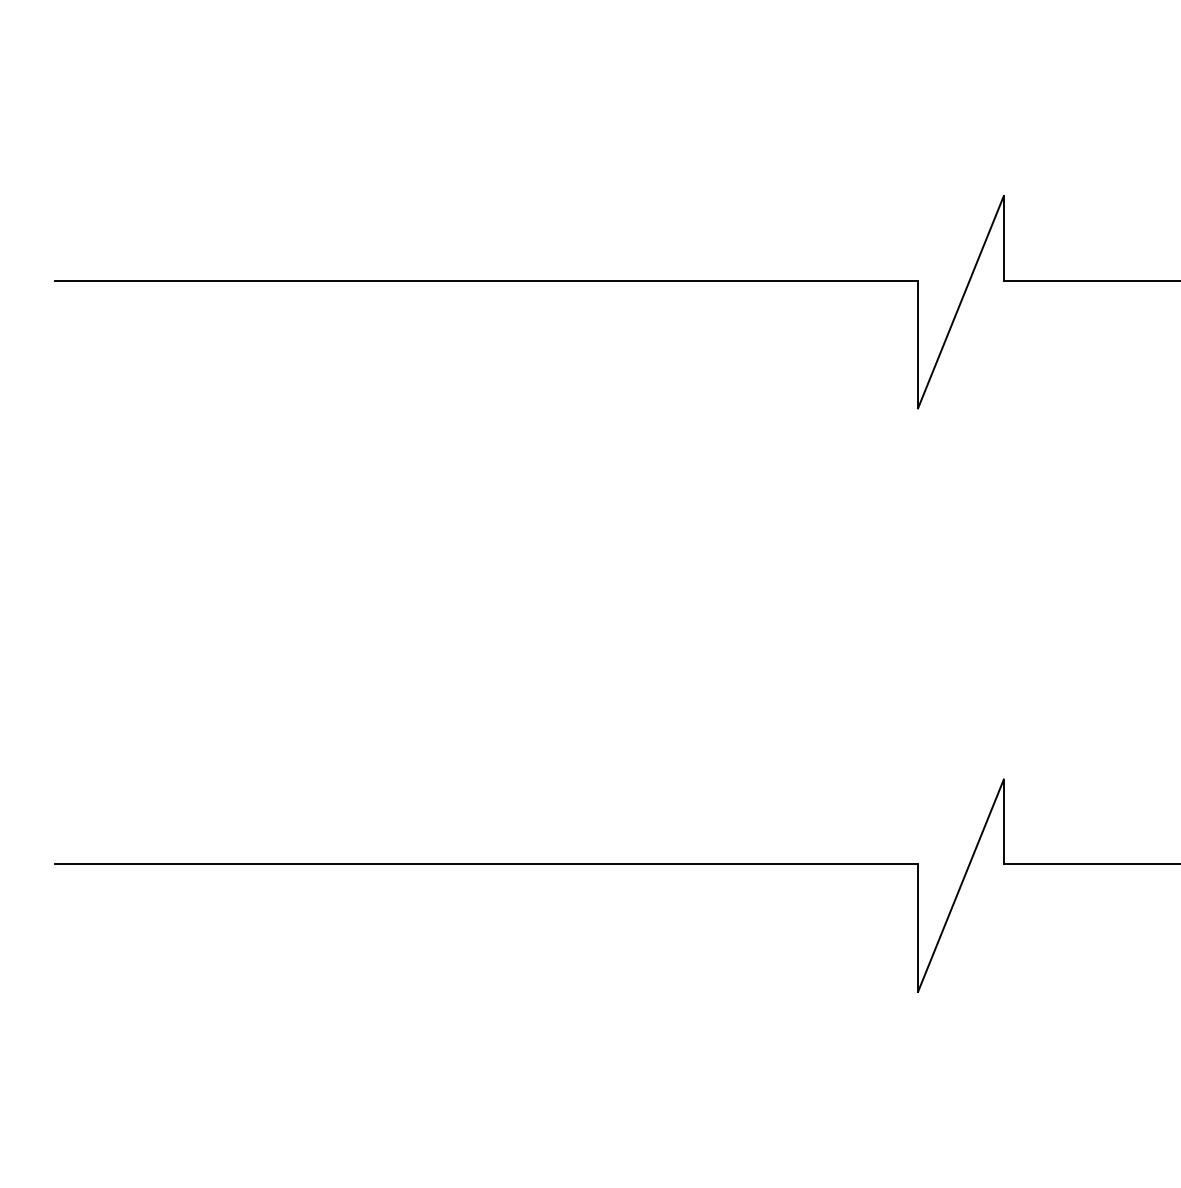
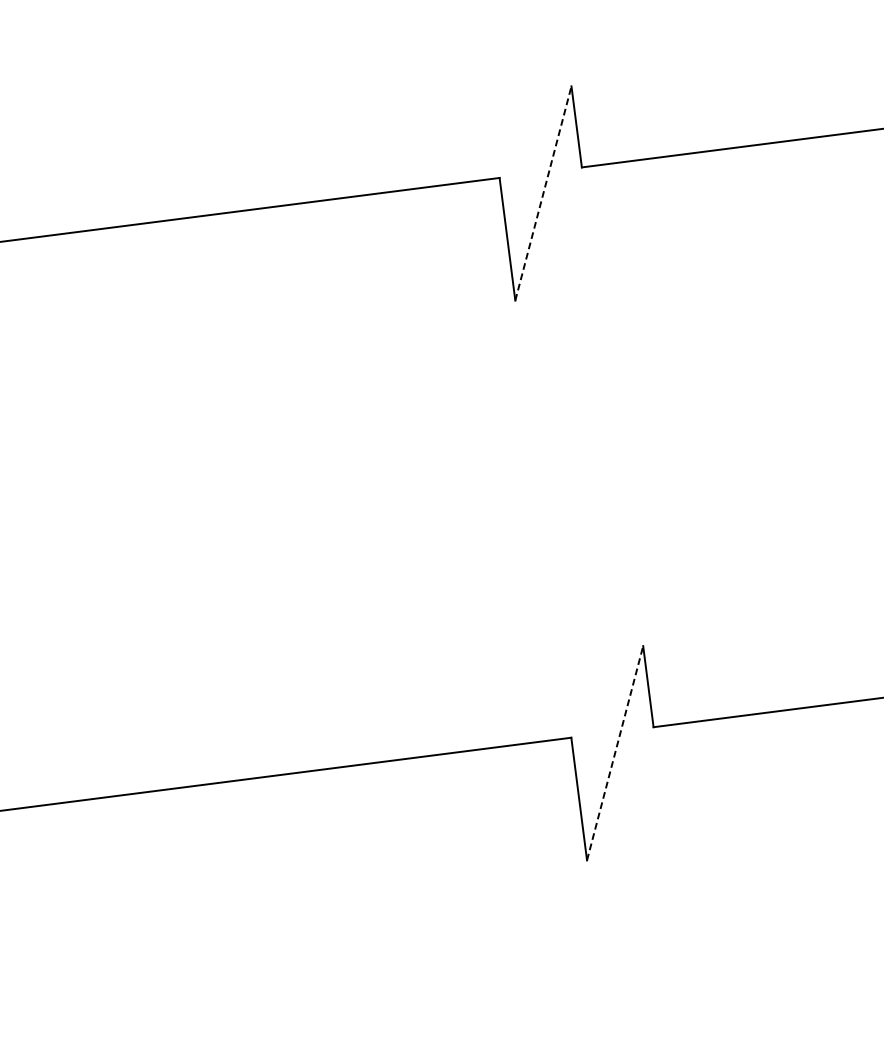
line: (960, 302) -> (543, 193), solid -> dashed
line: (960, 885) -> (614, 753), solid -> dashed

